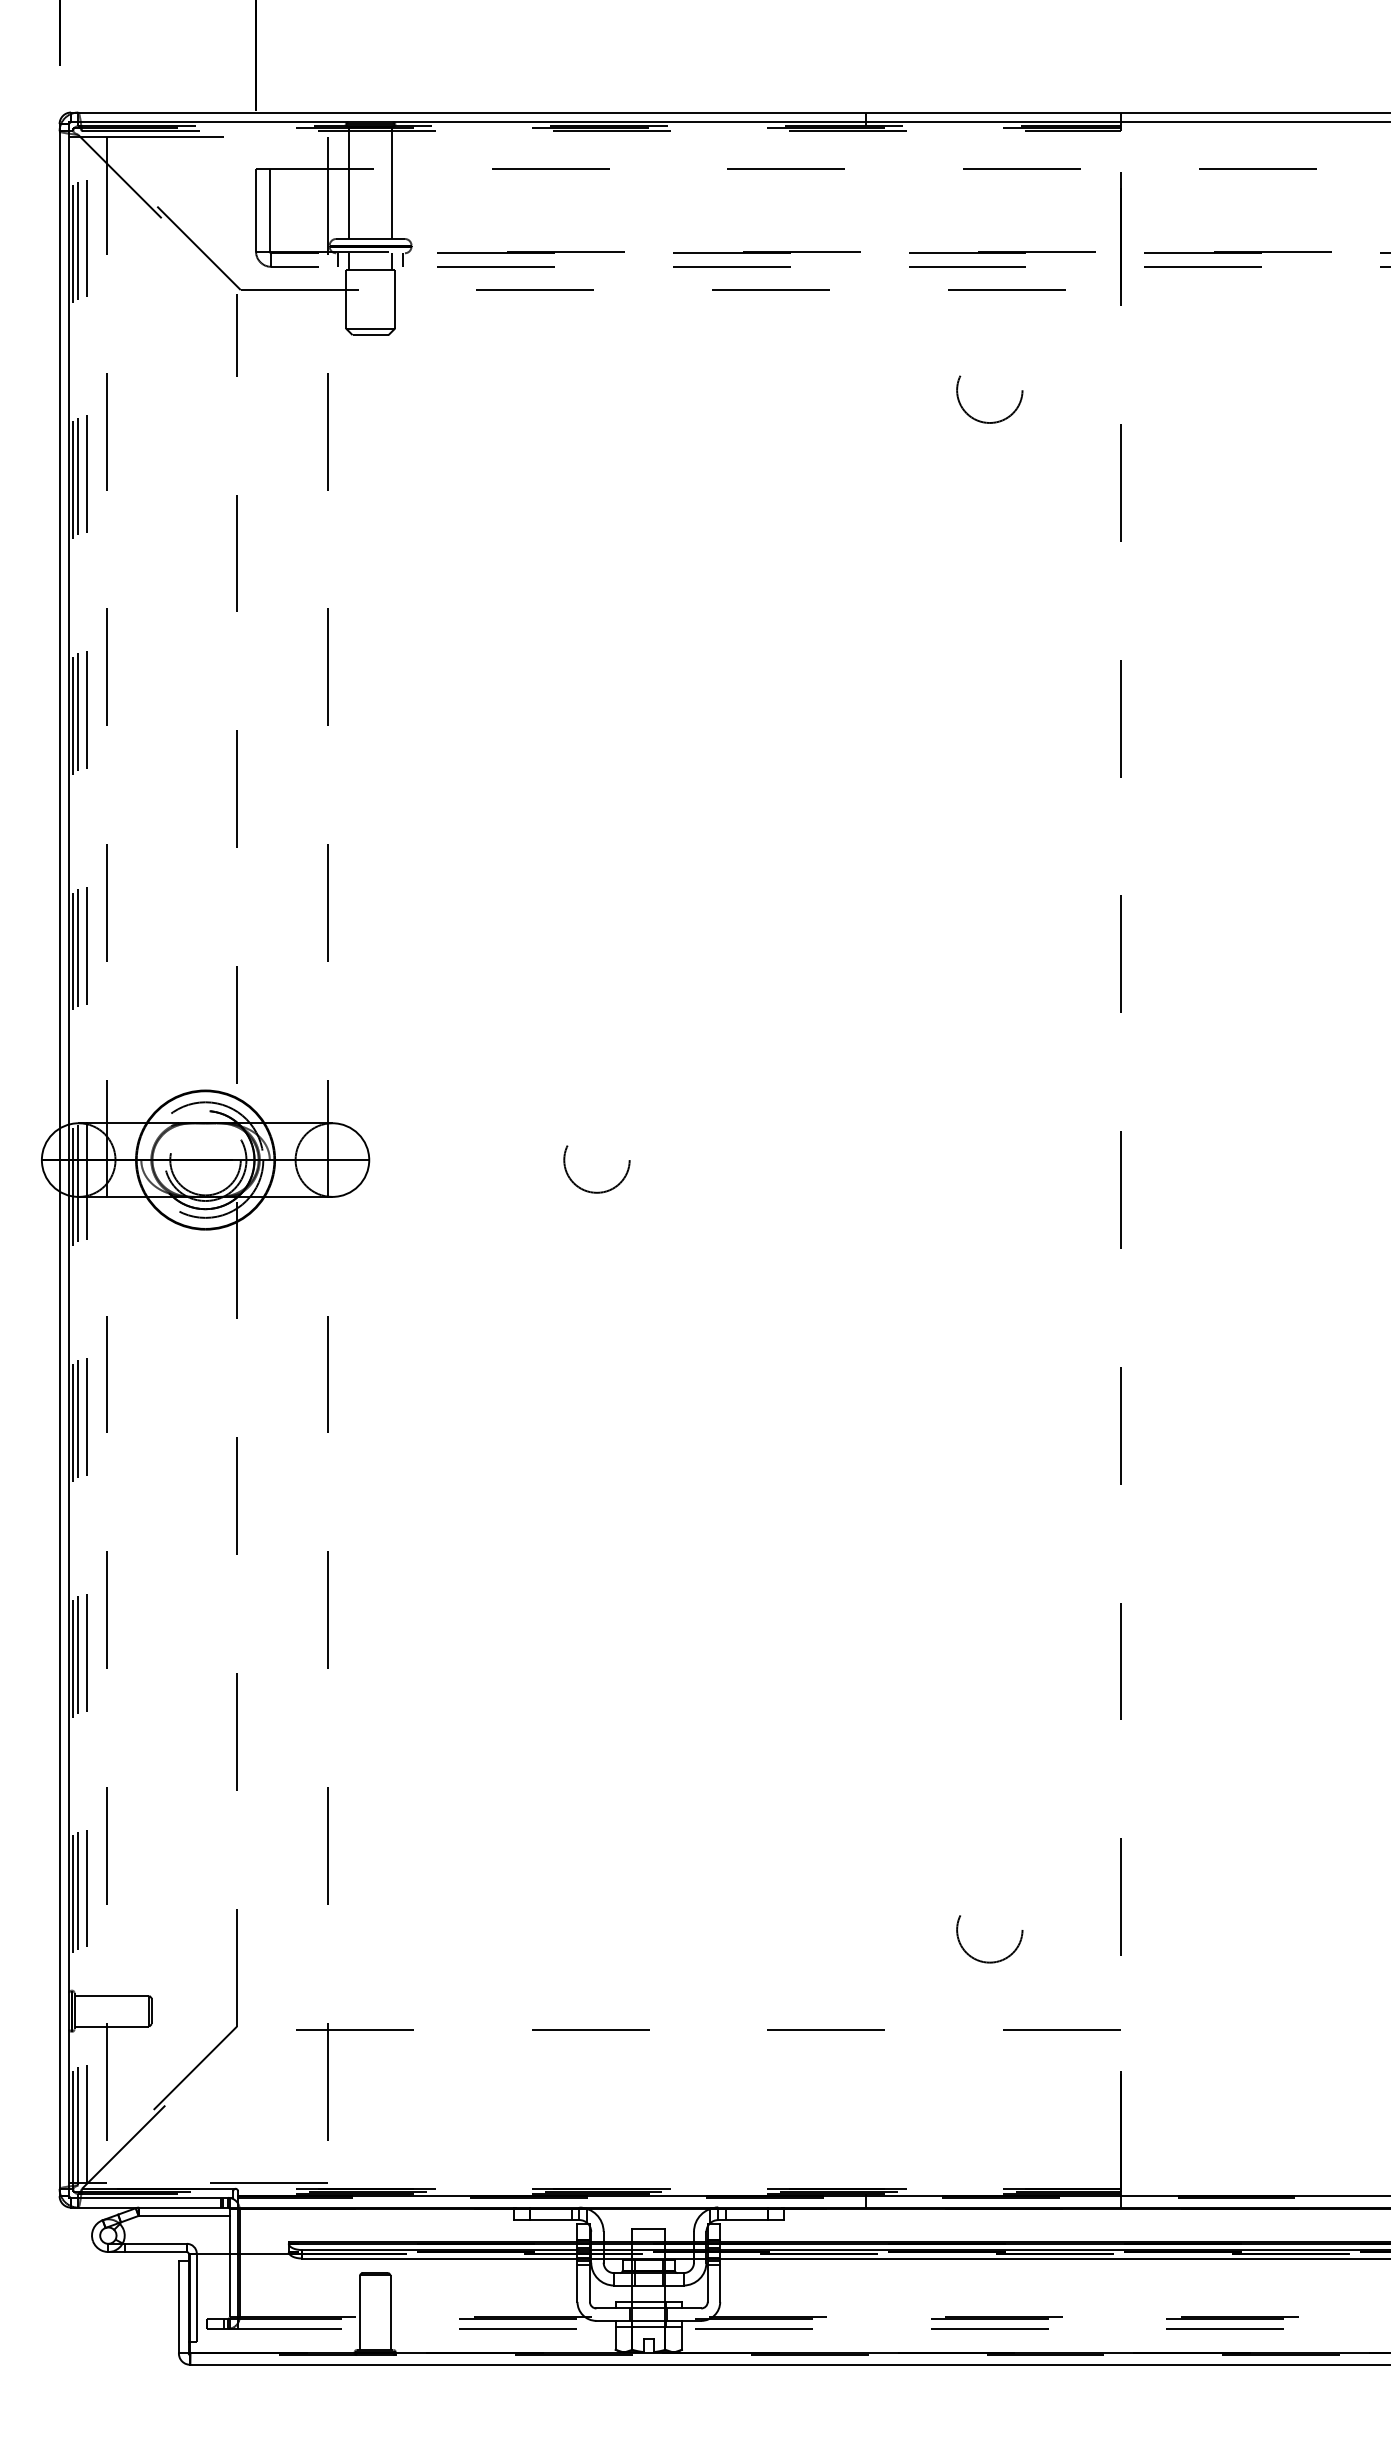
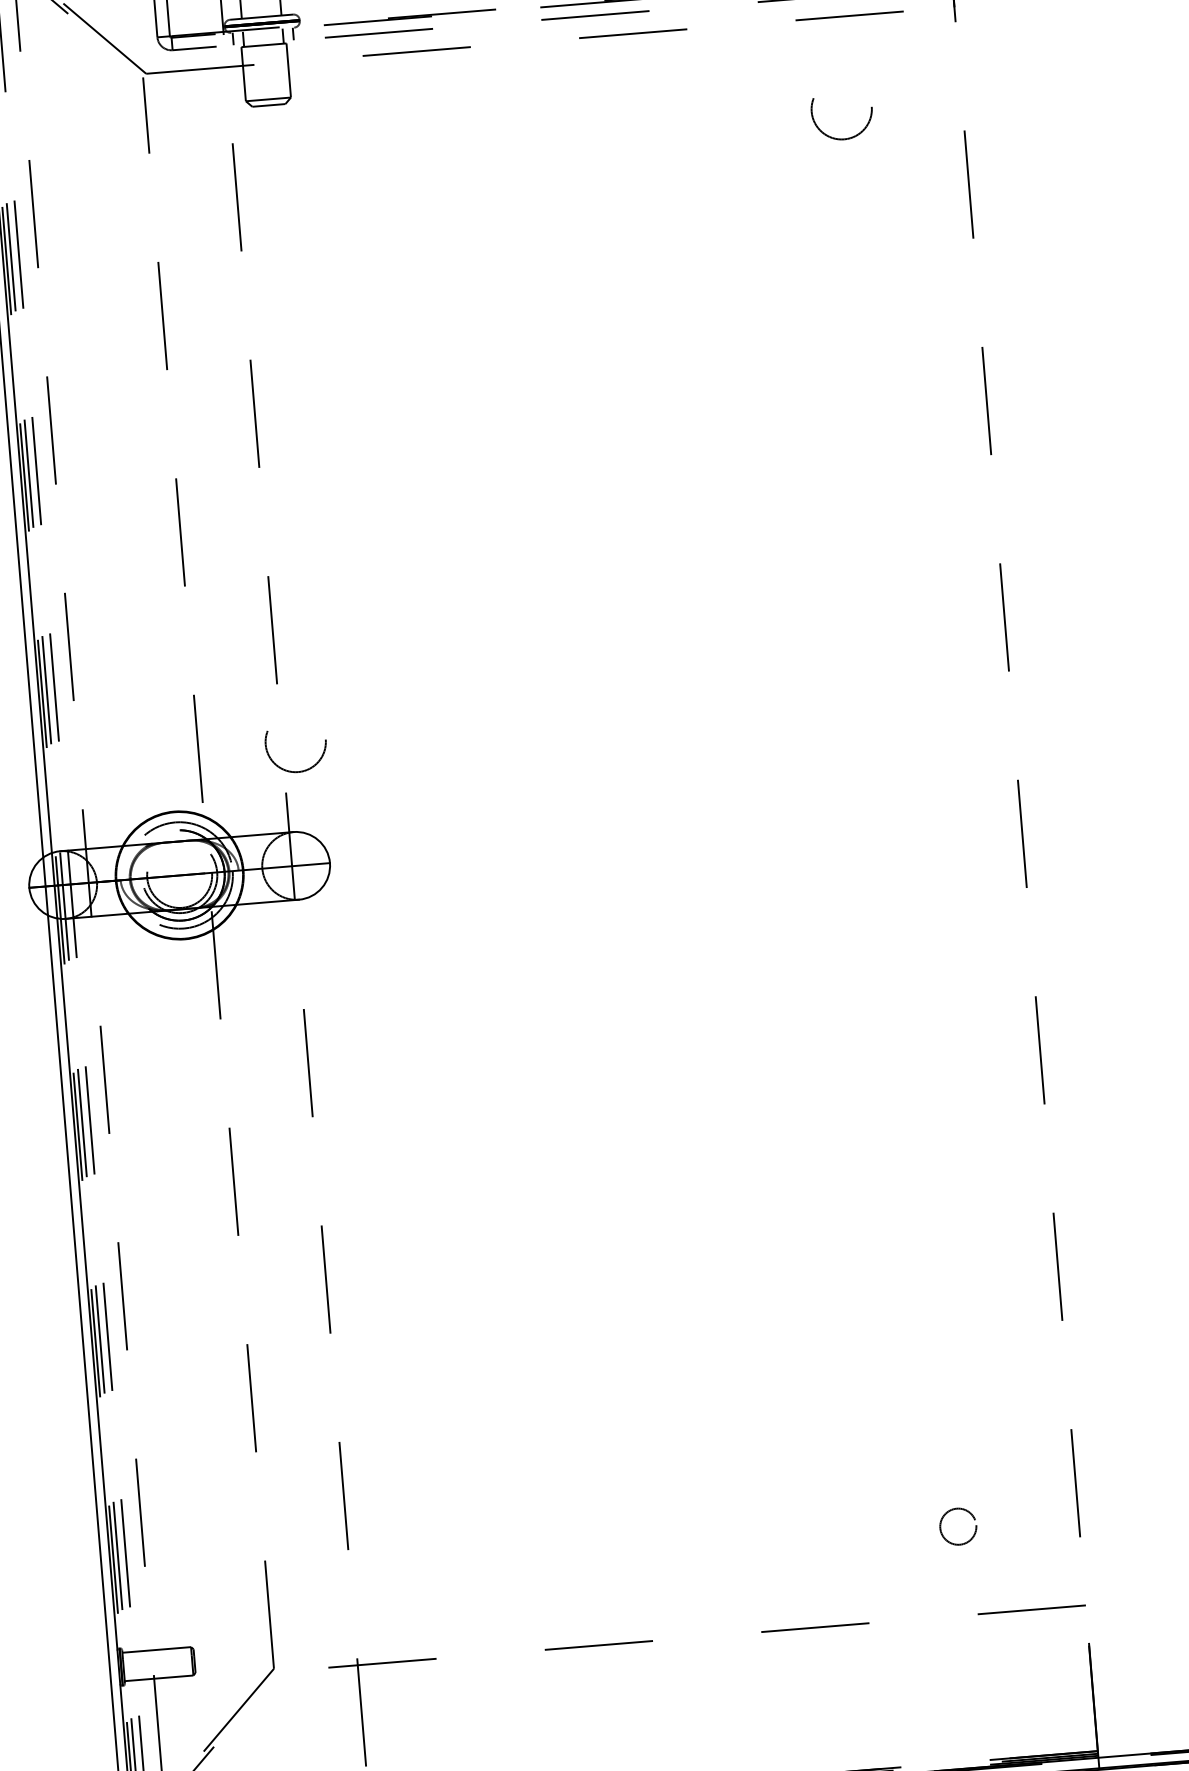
circle: (596, 1169) -> (296, 750), moved
circle: (989, 1939) -> (958, 1532), size x0.6

